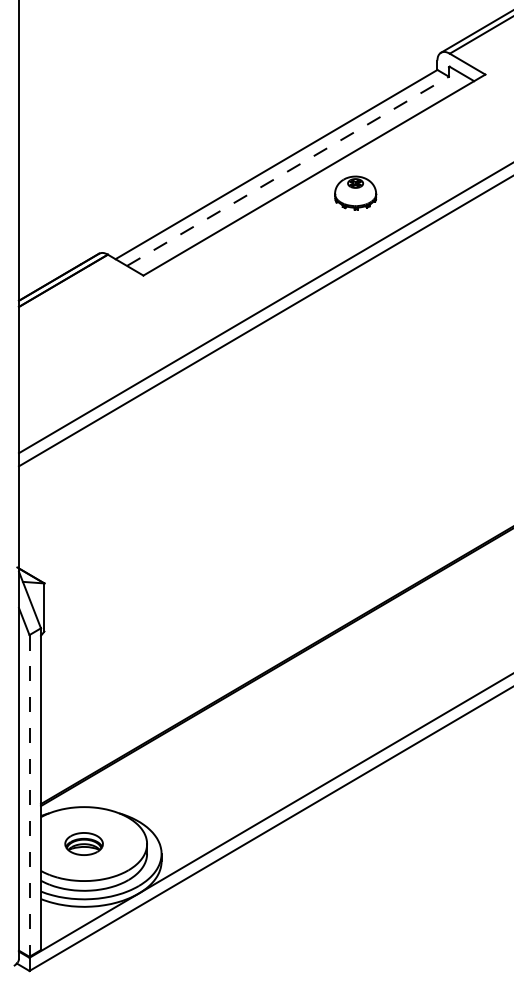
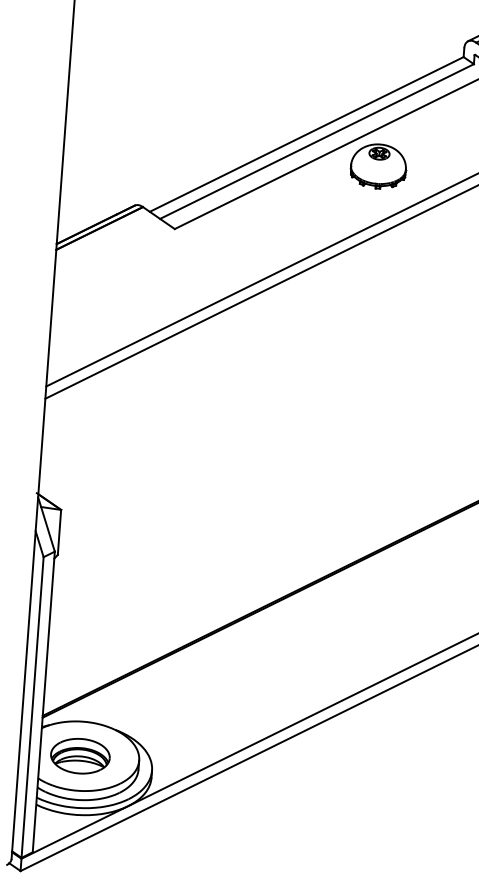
line: (288, 171) -> (317, 141), dashed -> solid
part: (355, 192) -> (378, 165), size x1.43
line: (29, 795) -> (32, 707), dashed -> solid
part: (83, 843) -> (79, 755), size x1.67

